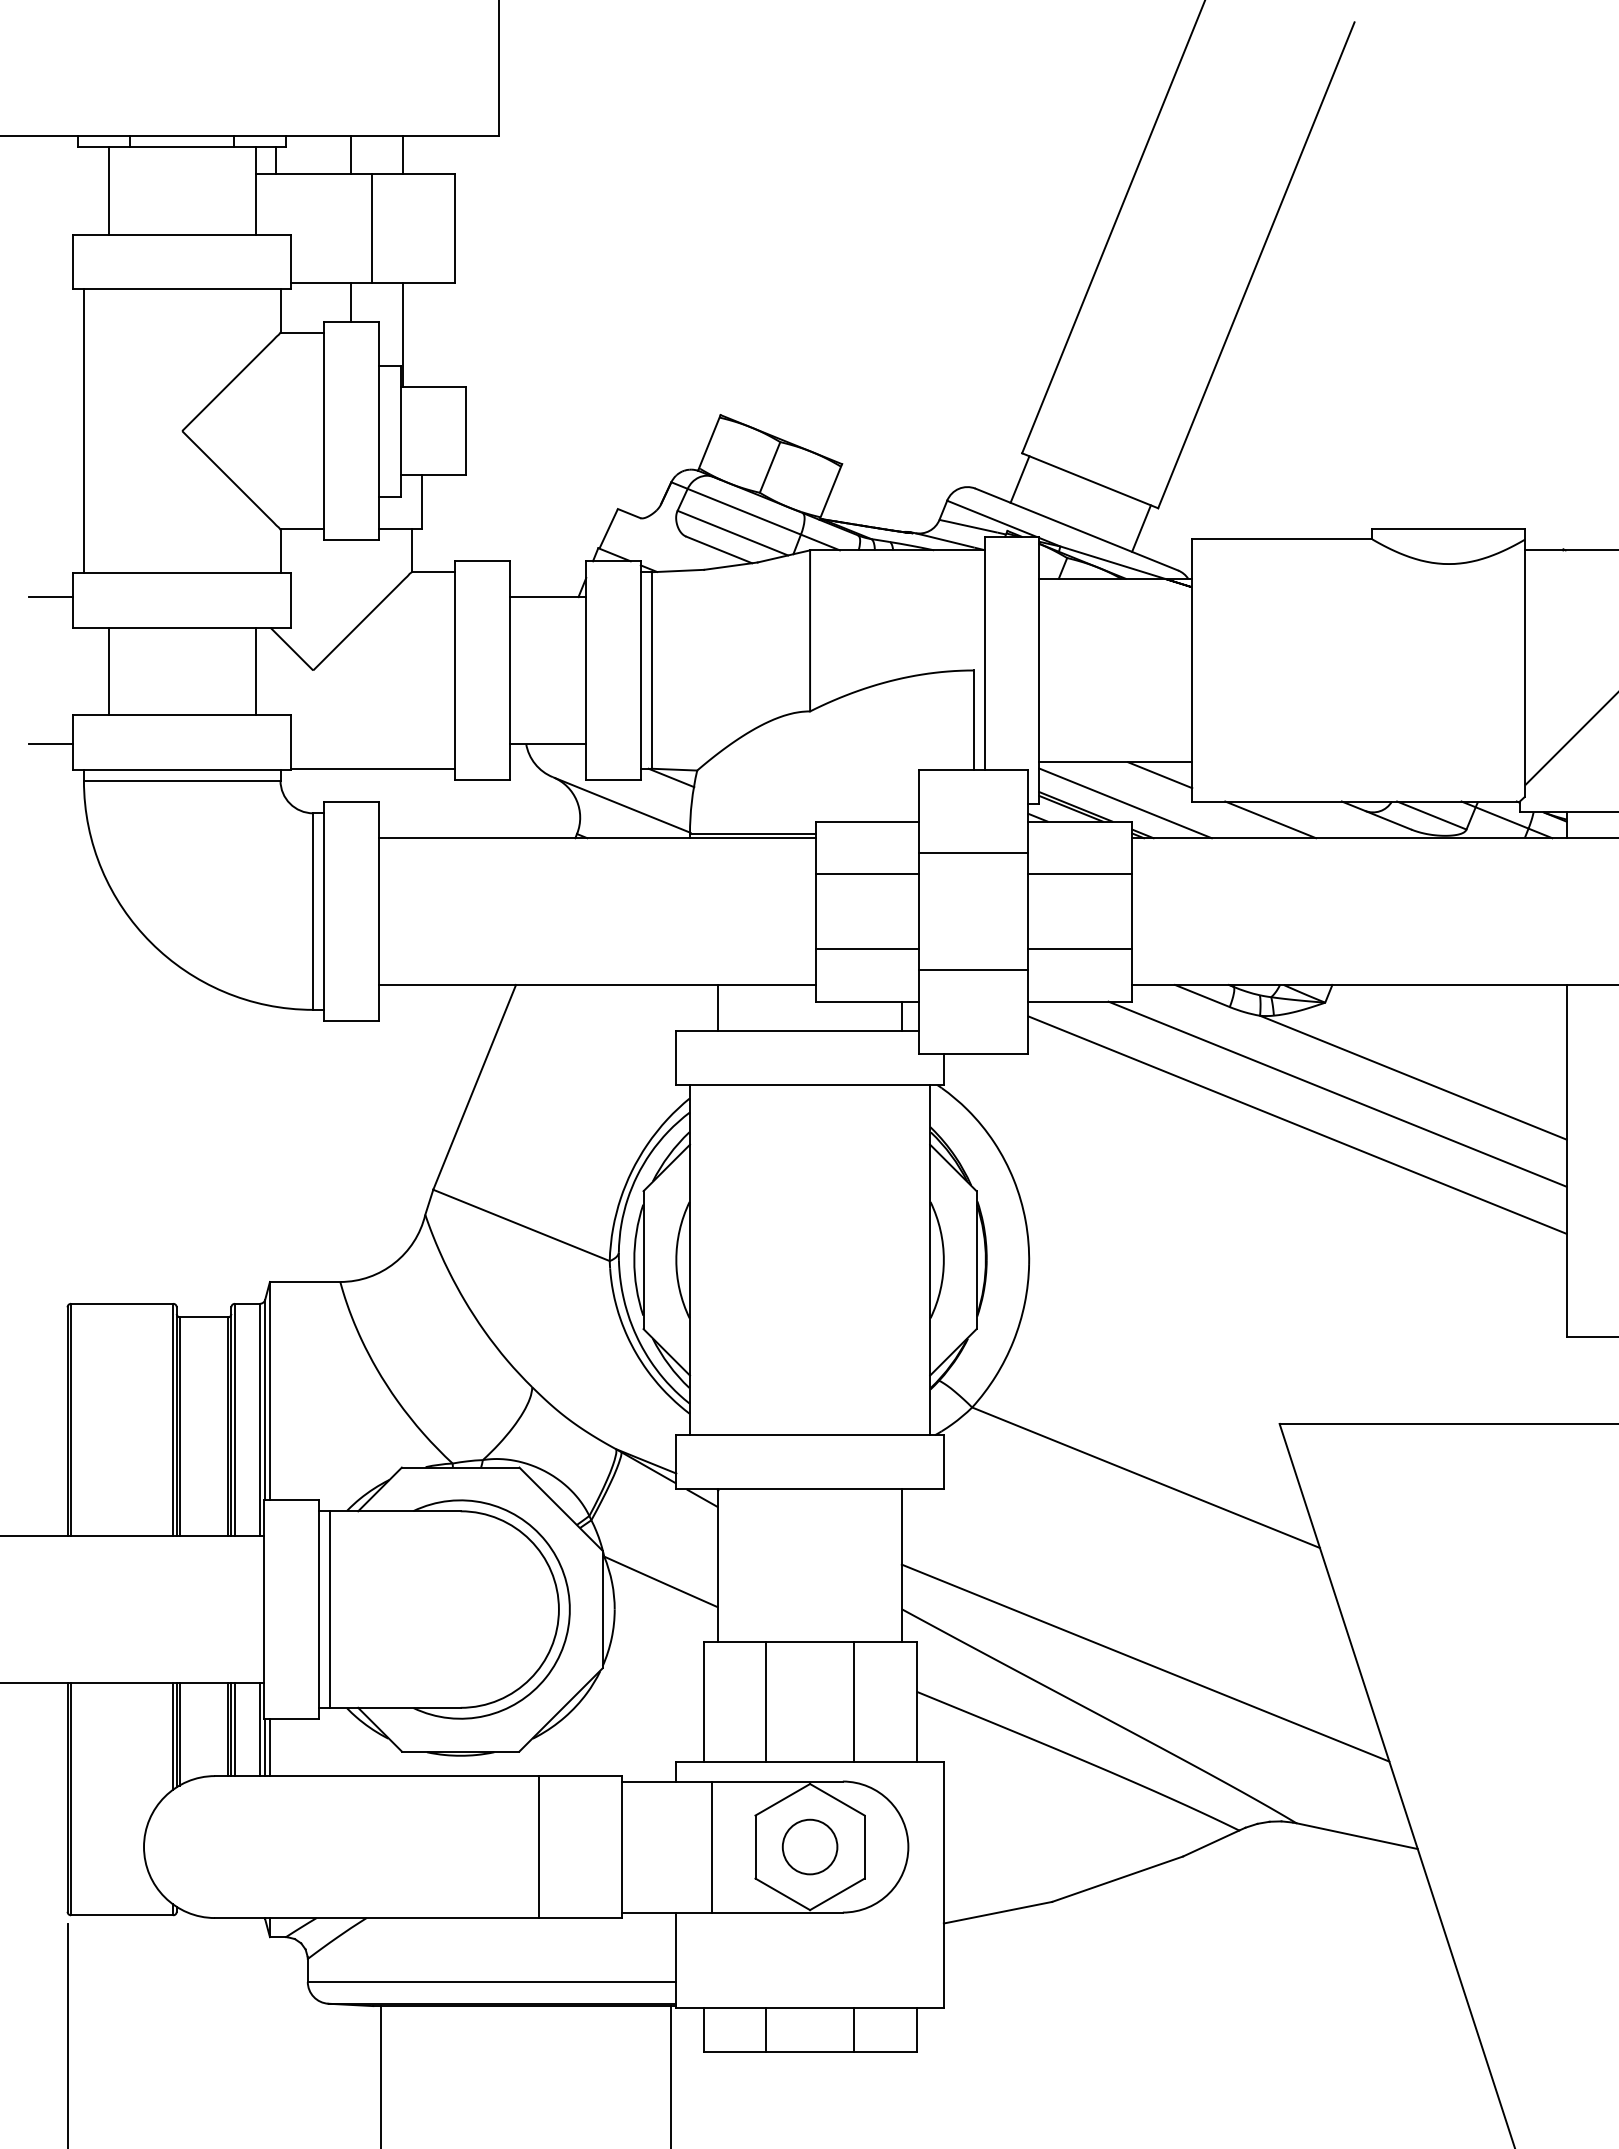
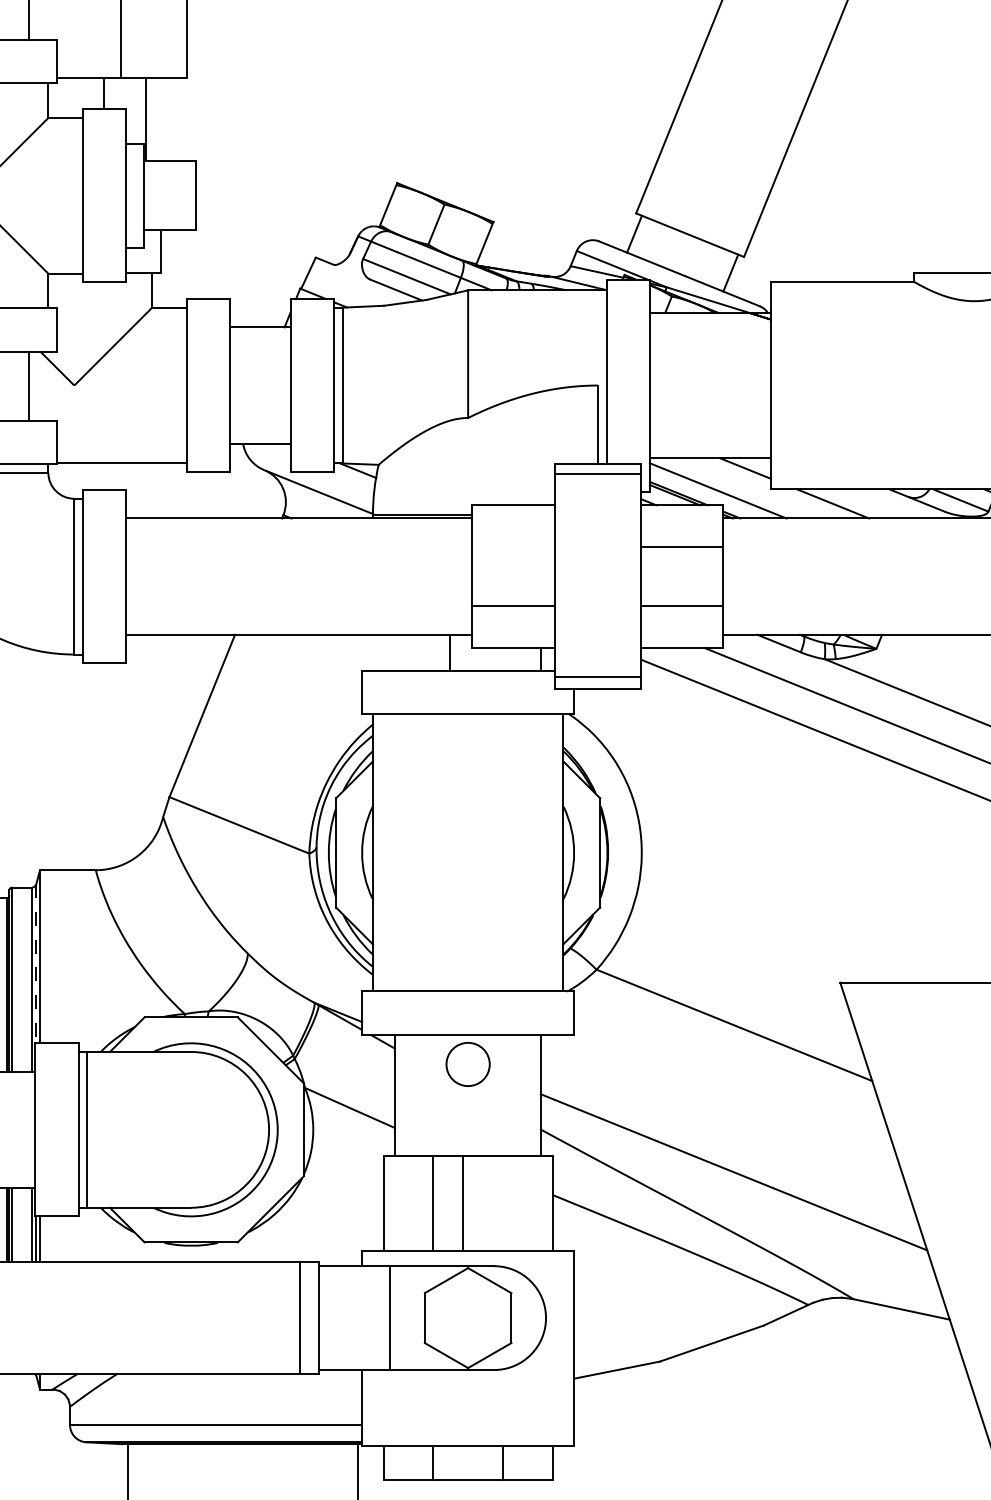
line: (973, 852) -> (597, 473), moved
line: (867, 874) -> (513, 547), removed
line: (973, 970) -> (597, 677), moved
line: (718, 1007) -> (450, 652), moved
line: (265, 1400) -> (36, 964), solid -> dashed
line: (854, 1702) -> (462, 1203), moved
circle: (809, 1846) -> (467, 1064), moved
line: (538, 1847) -> (300, 1318), moved

